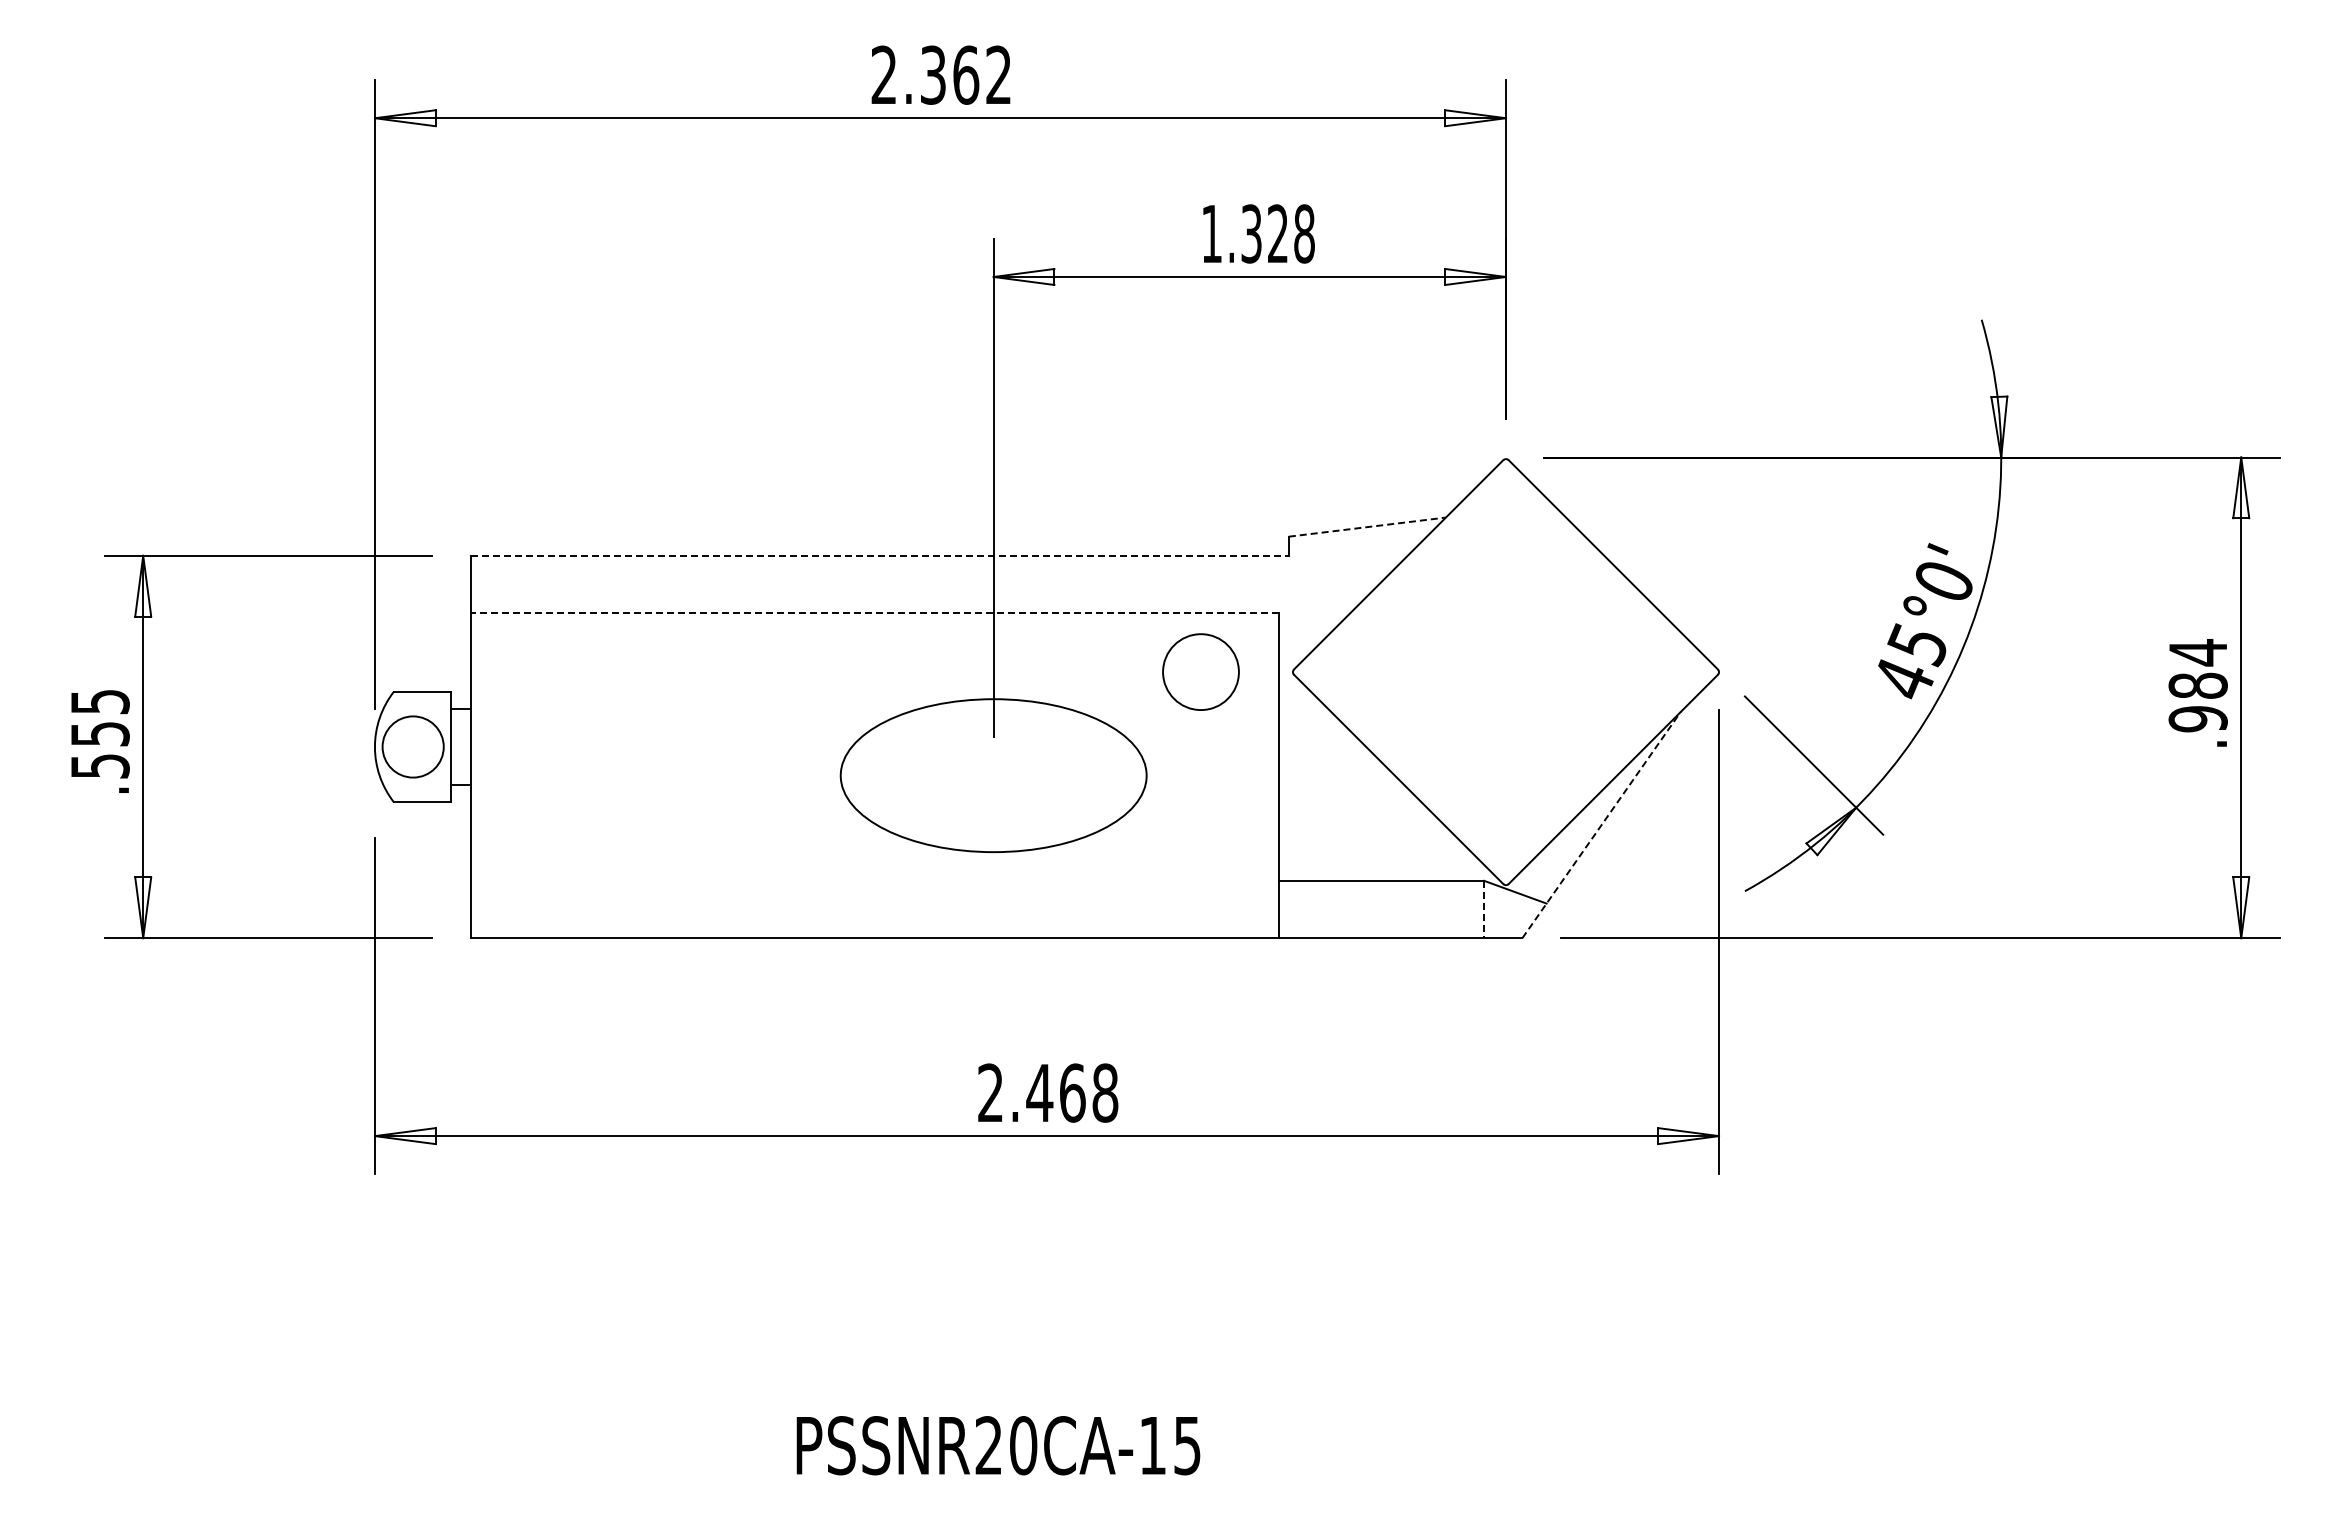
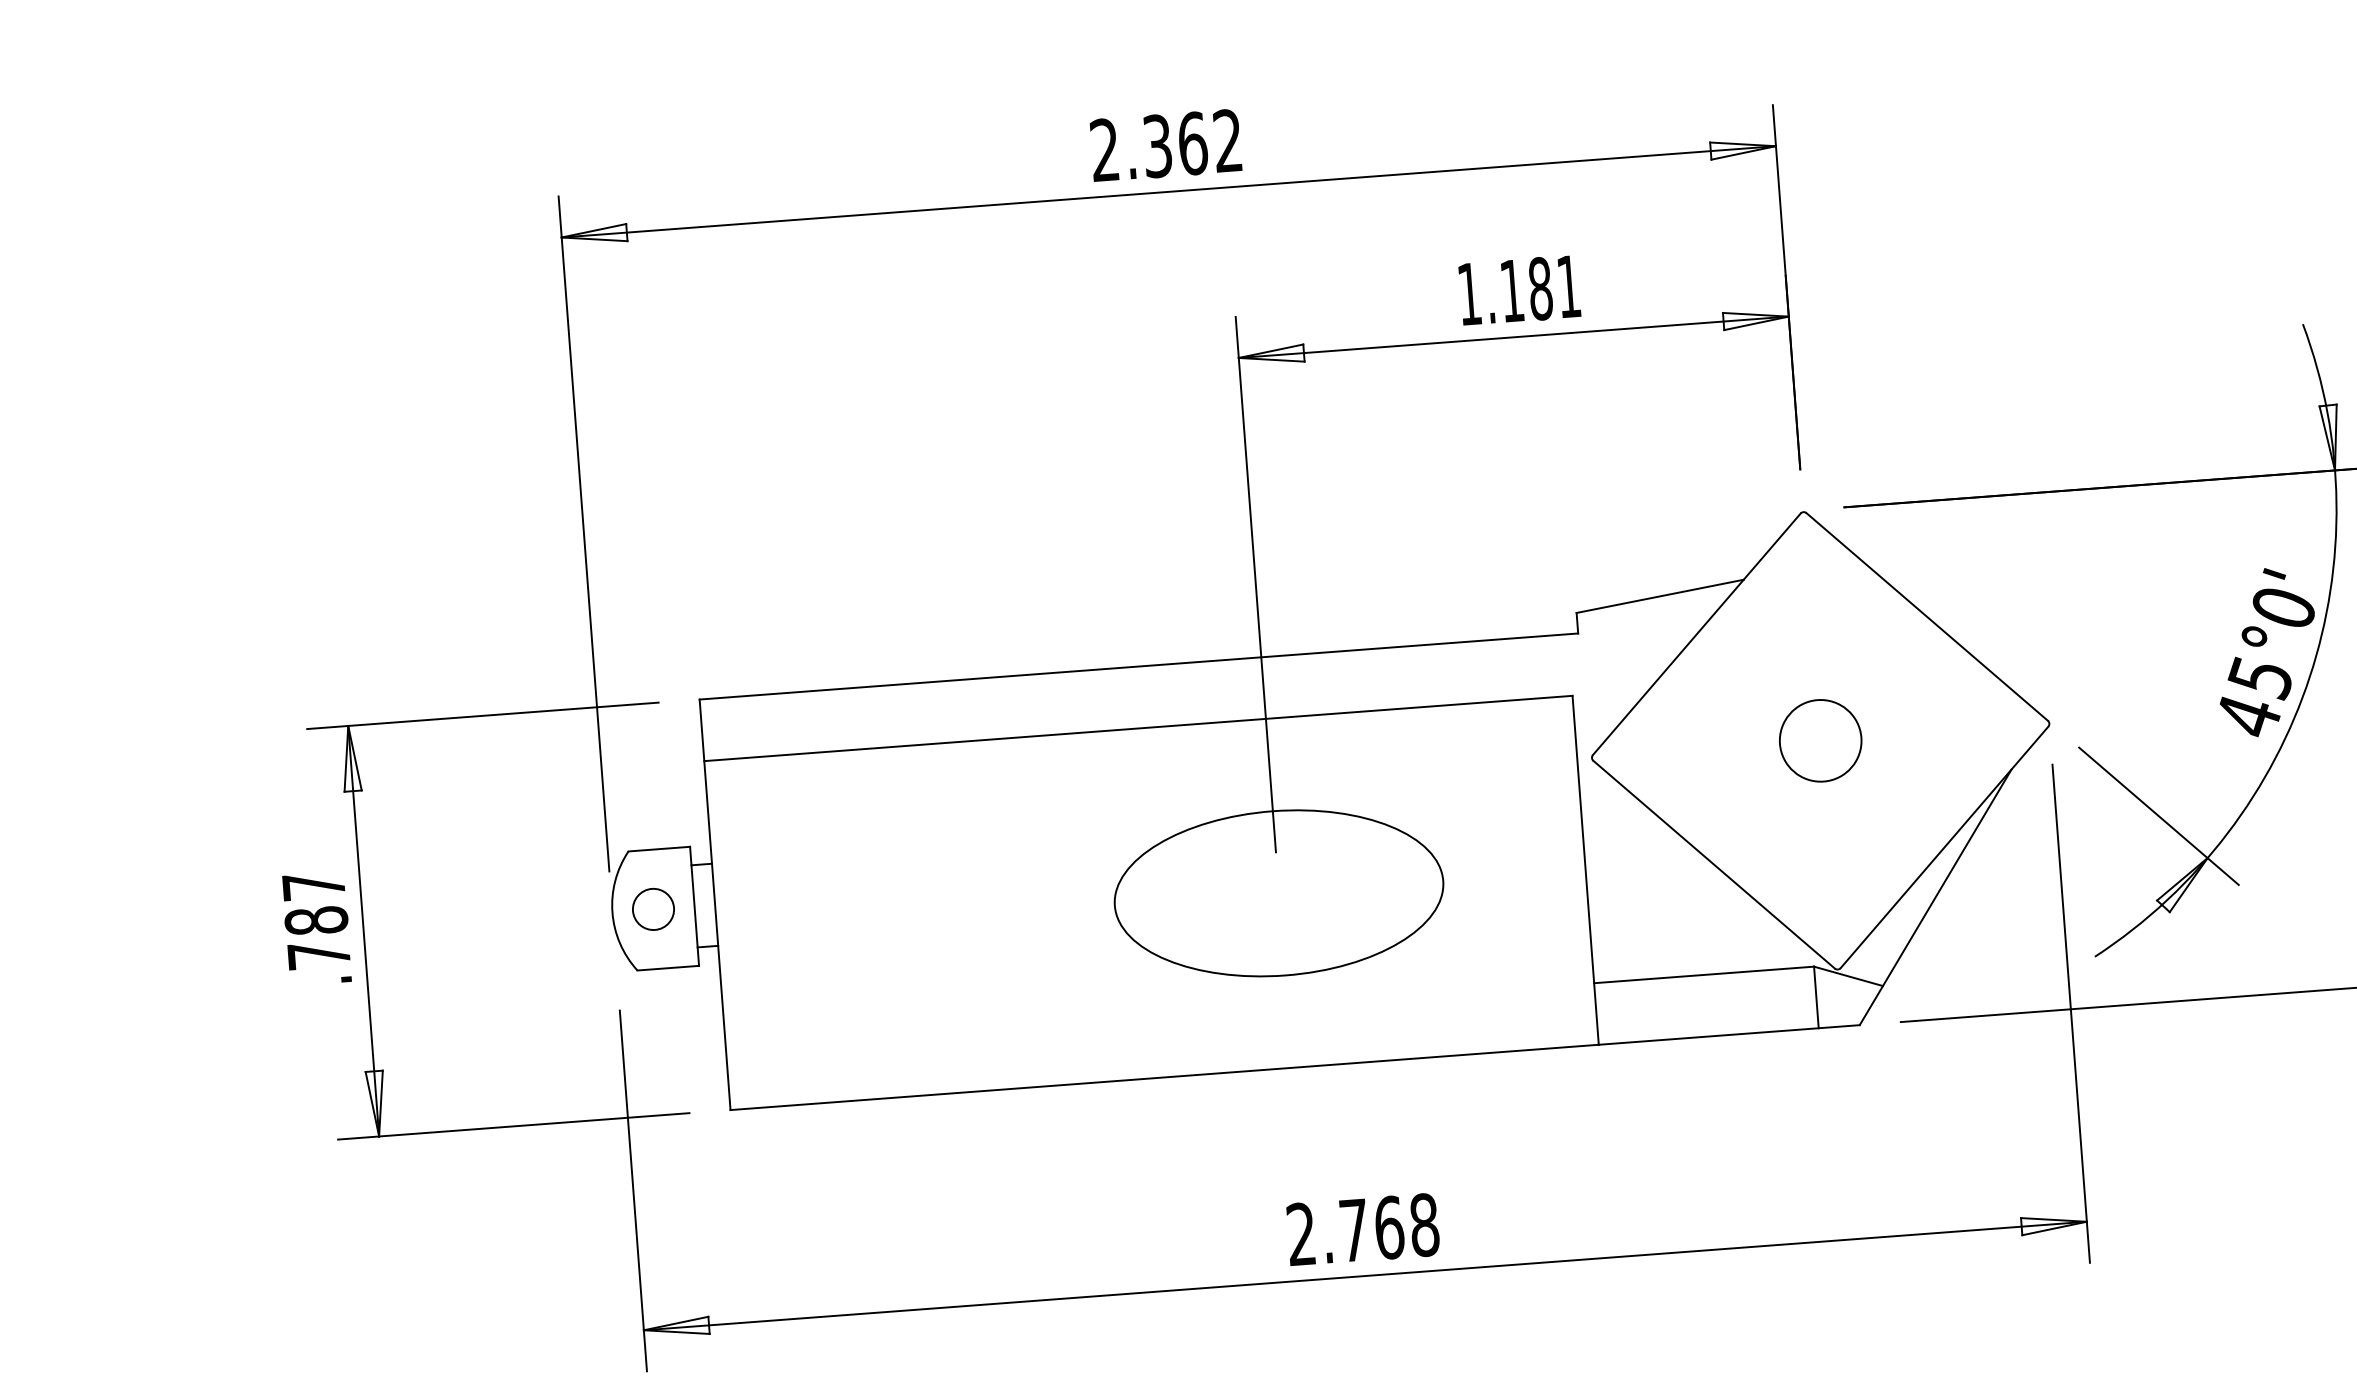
text: (1277, 233) -> (1539, 288), 1.328 -> 1.181
line: (1367, 527) -> (1660, 596), dashed -> solid
line: (880, 555) -> (1139, 666), dashed -> solid
line: (874, 613) -> (1137, 728), dashed -> solid
circle: (1200, 671) -> (1820, 740), moved
text: (99, 734) -> (315, 921), .555 -> .787
circle: (413, 746) -> (653, 908), size x0.62
line: (1601, 824) -> (1935, 896), dashed -> solid
line: (1484, 909) -> (1816, 997), dashed -> solid
text: (1039, 1092) -> (1353, 1229), 2.468 -> 2.768

